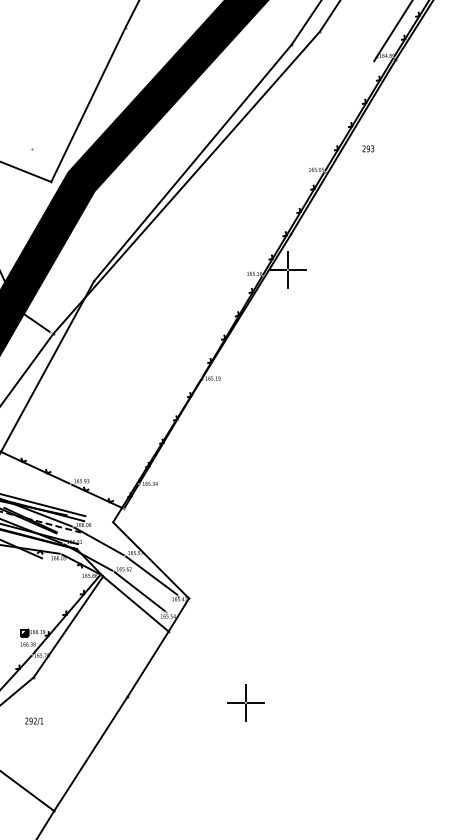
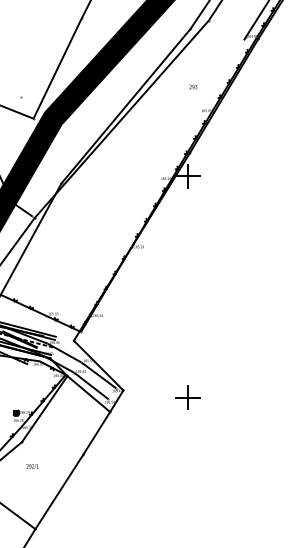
text: (368, 147) -> (193, 86), moved
part: (245, 702) -> (187, 397), moved
text: (34, 721) -> (32, 466), moved

